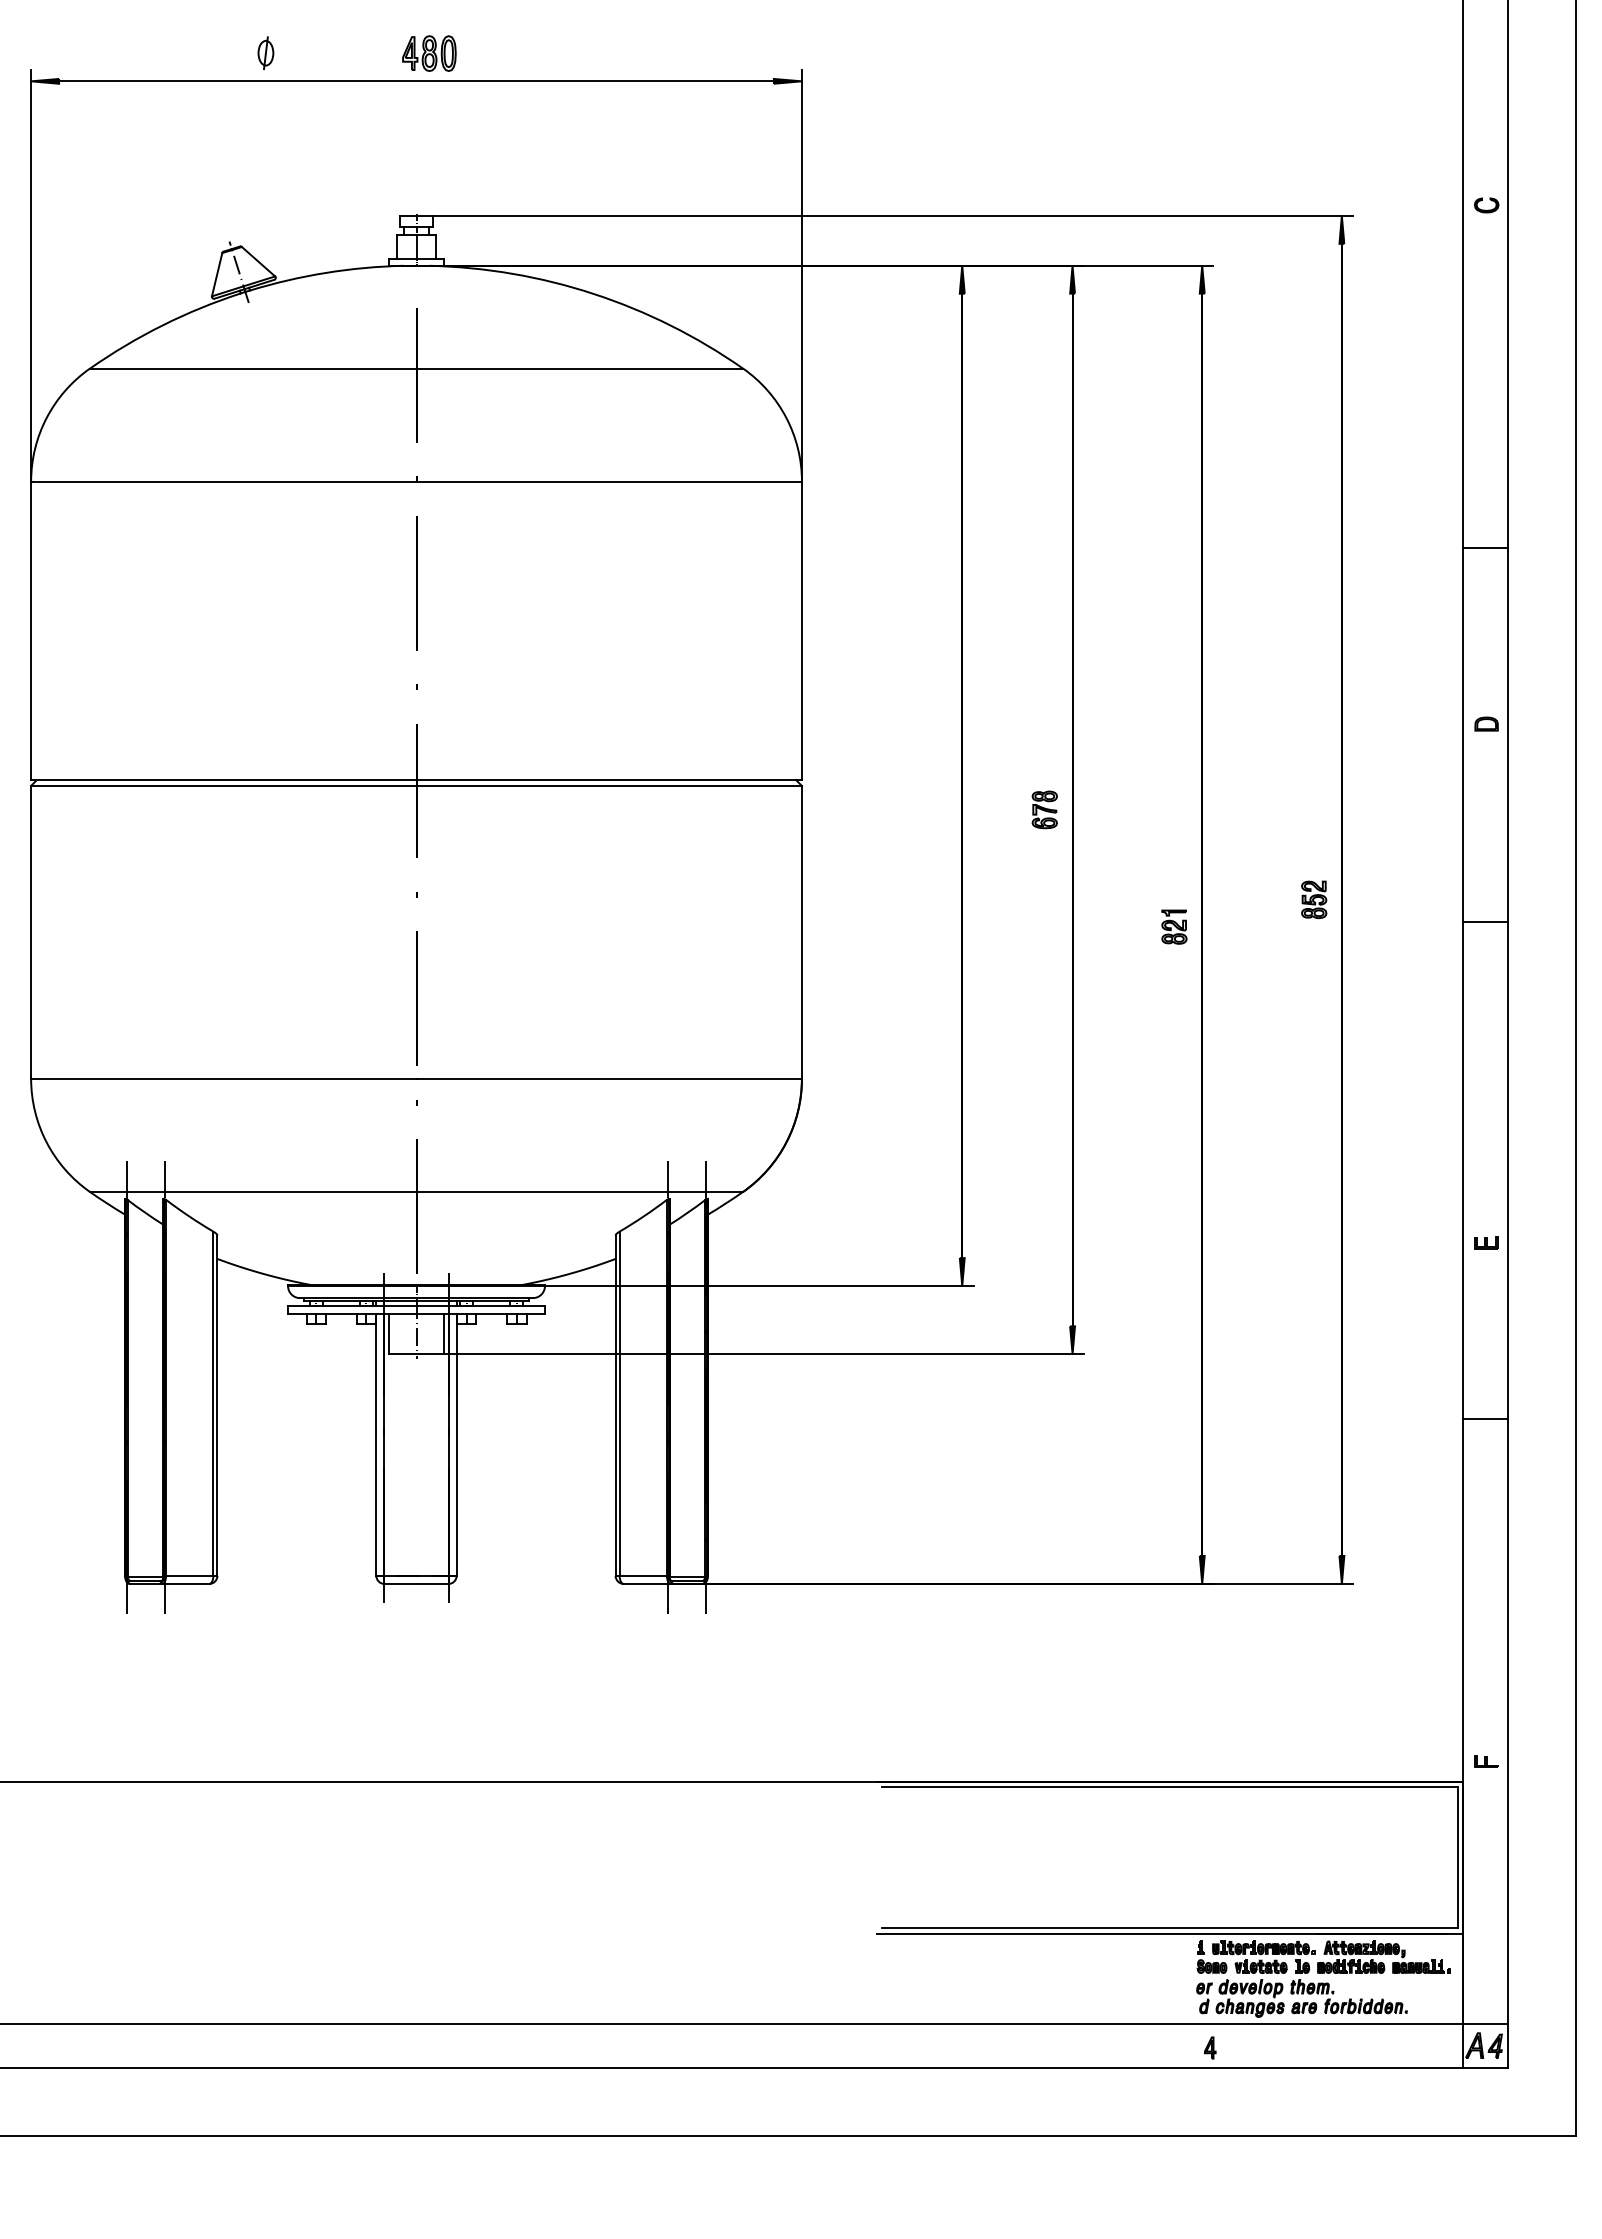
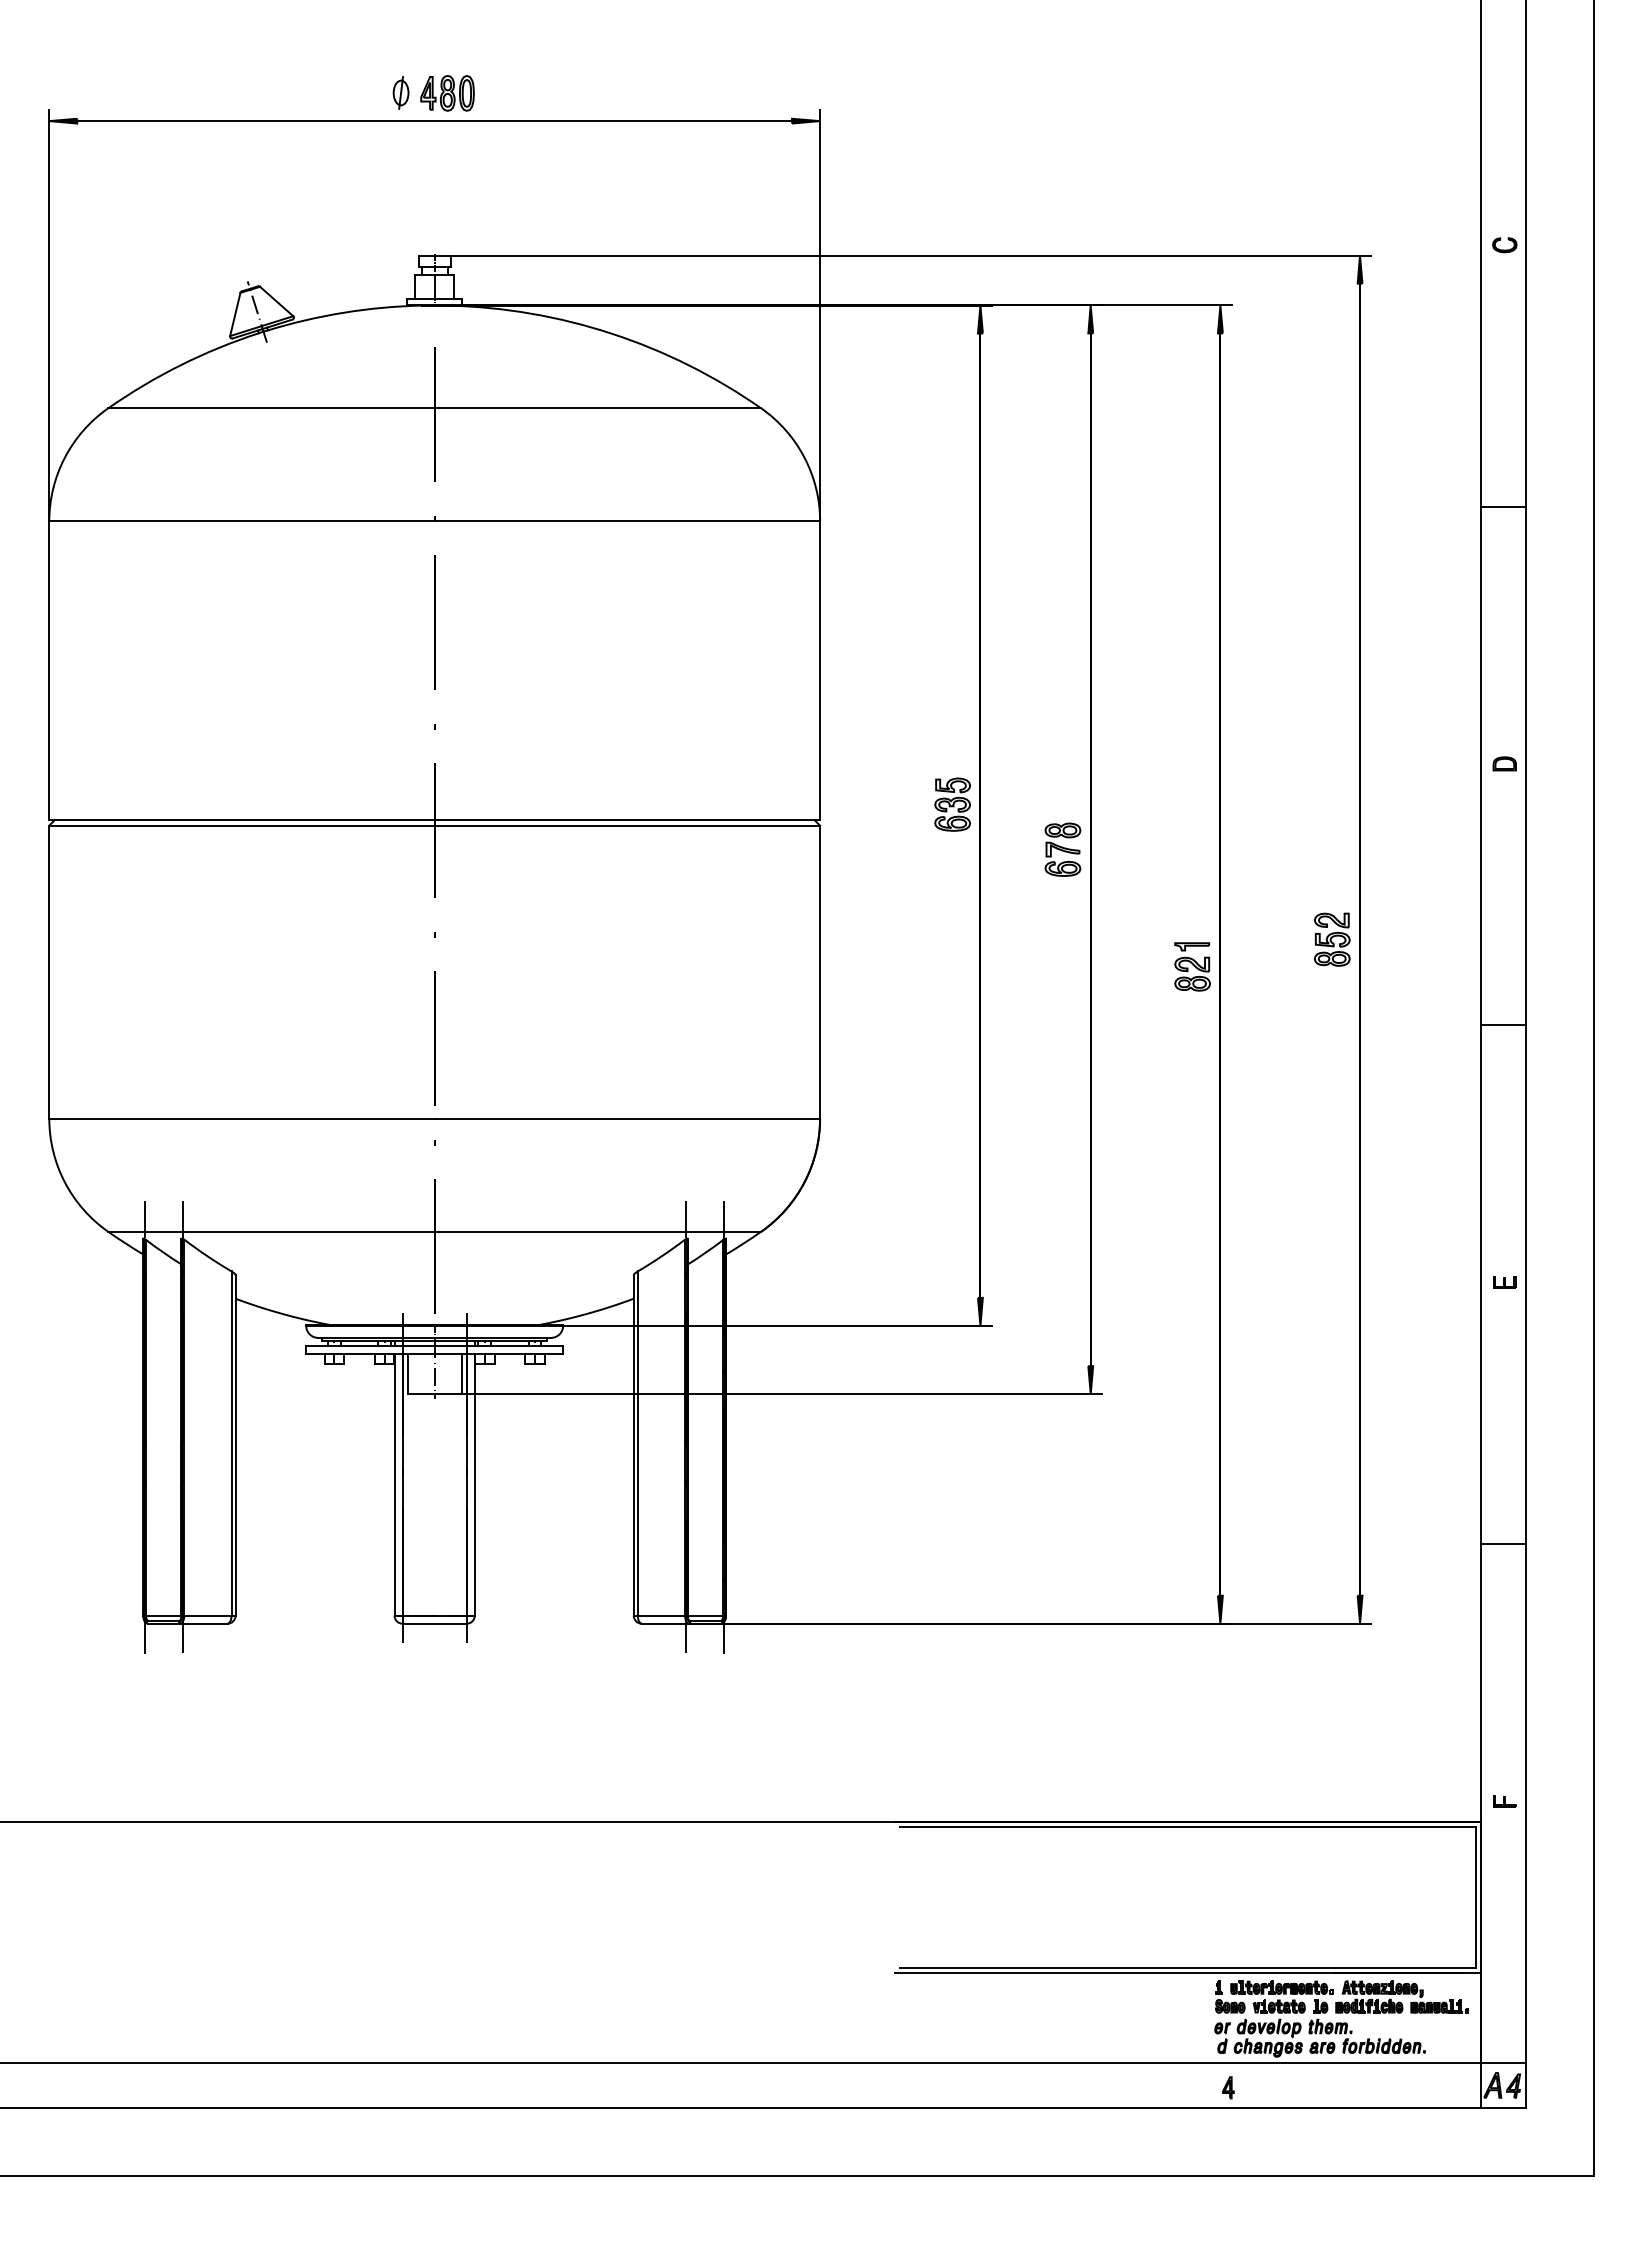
part: (265, 52) -> (400, 92), moved
line: (1485, 547) -> (1503, 506), moved
part: (934, 764) -> (952, 804), added
part: (1044, 809) -> (1062, 849), size x1.43
part: (1314, 899) -> (1332, 939), size x1.43
line: (1485, 921) -> (1503, 1025), moved
part: (1174, 926) -> (1192, 966), size x1.43
line: (1485, 1418) -> (1503, 1544), moved

